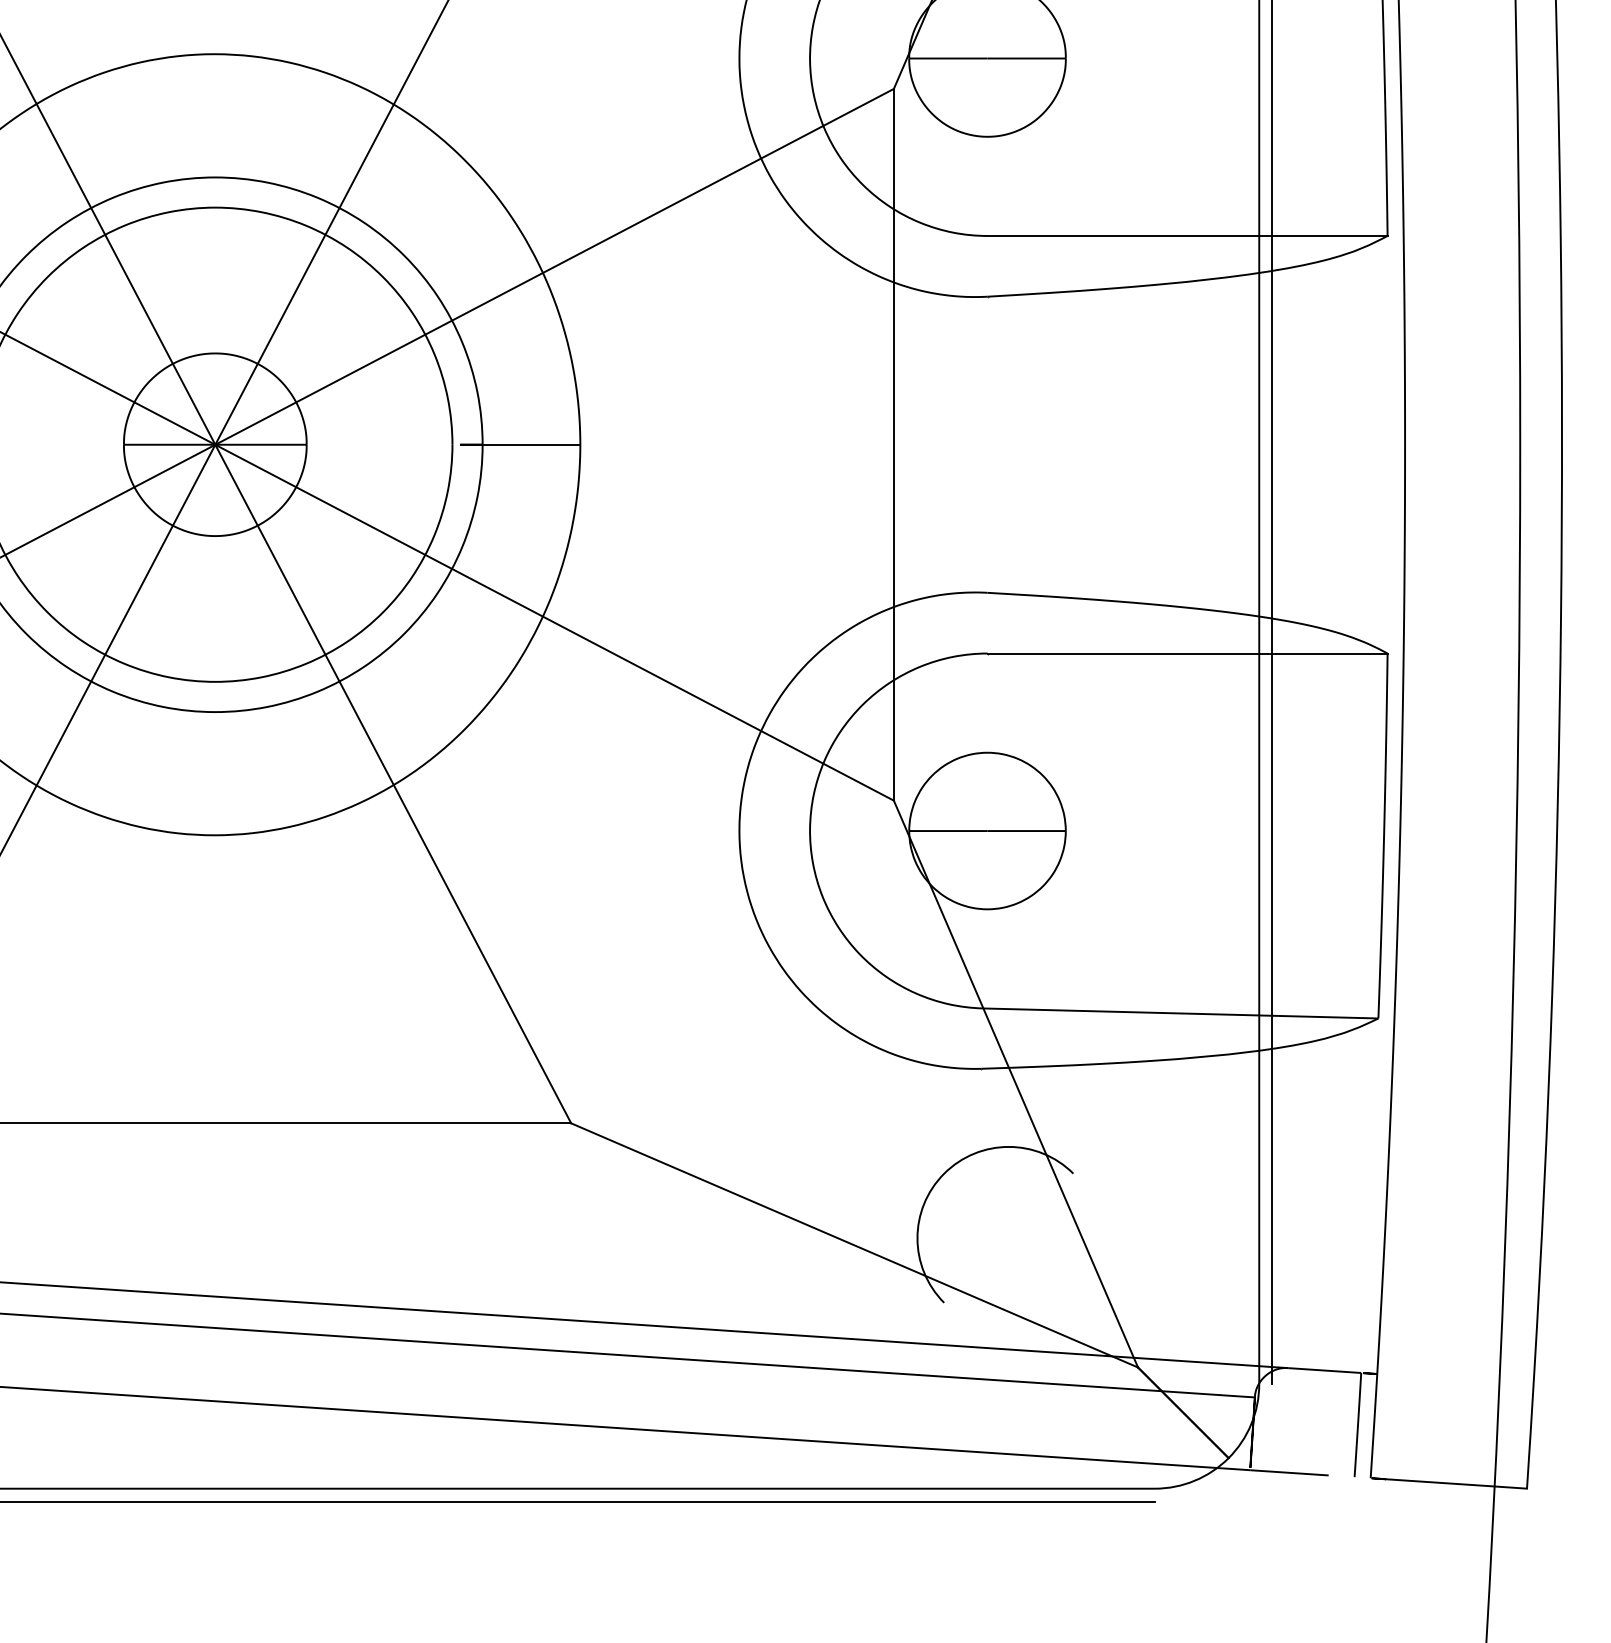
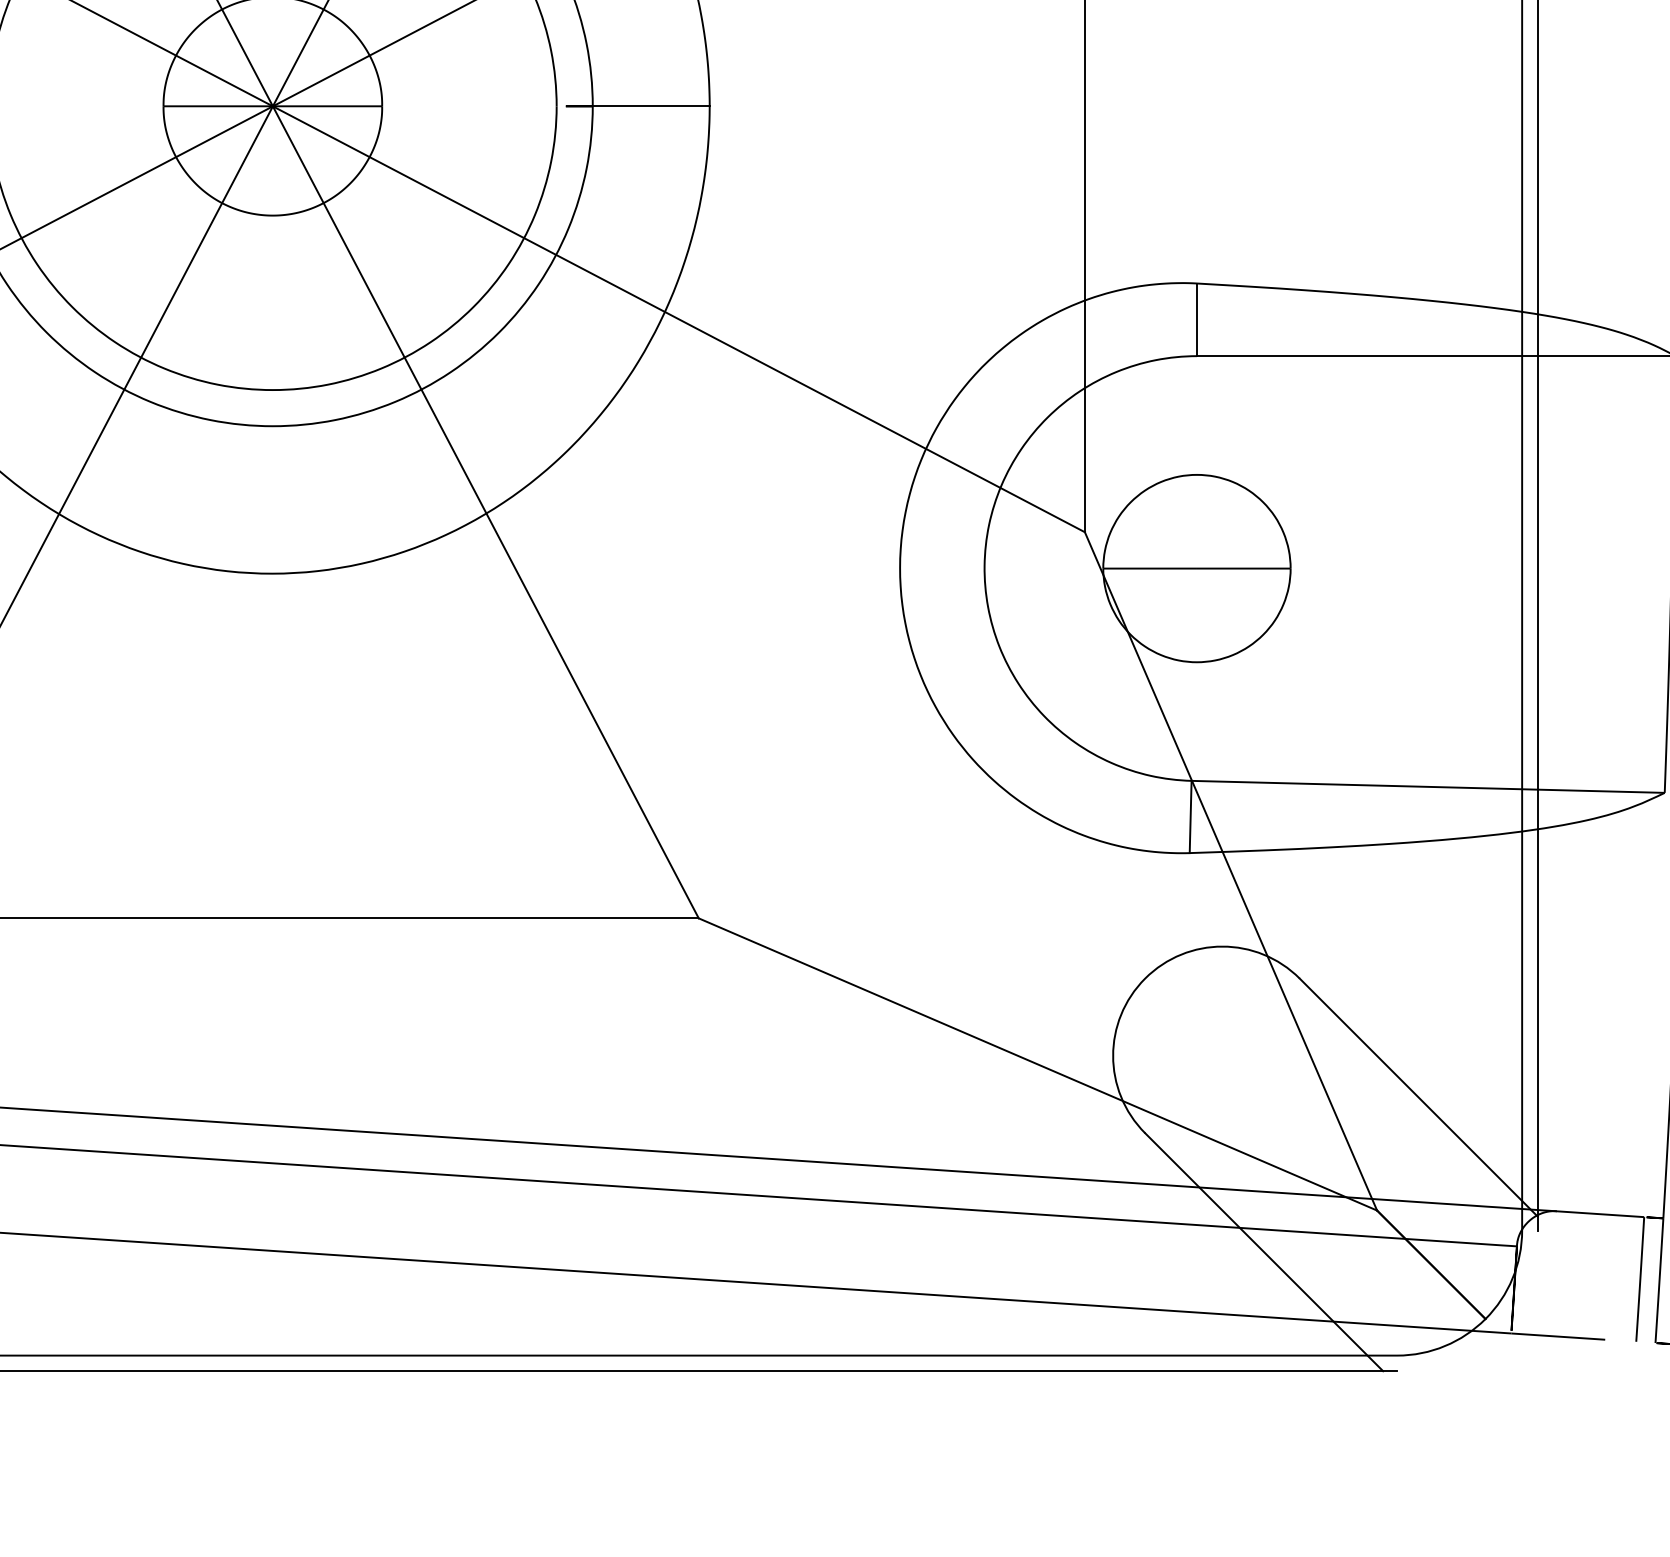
line: (1172, 1272) -> (1418, 1096), added
line: (1043, 1401) -> (1263, 1251), added

